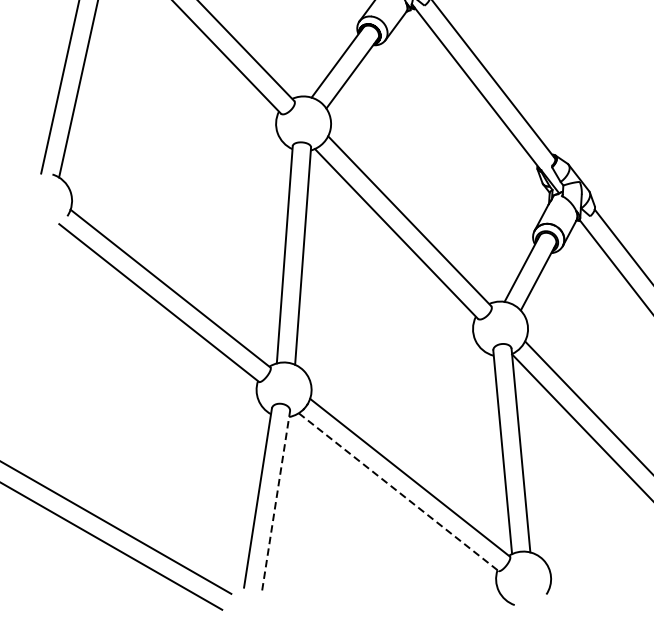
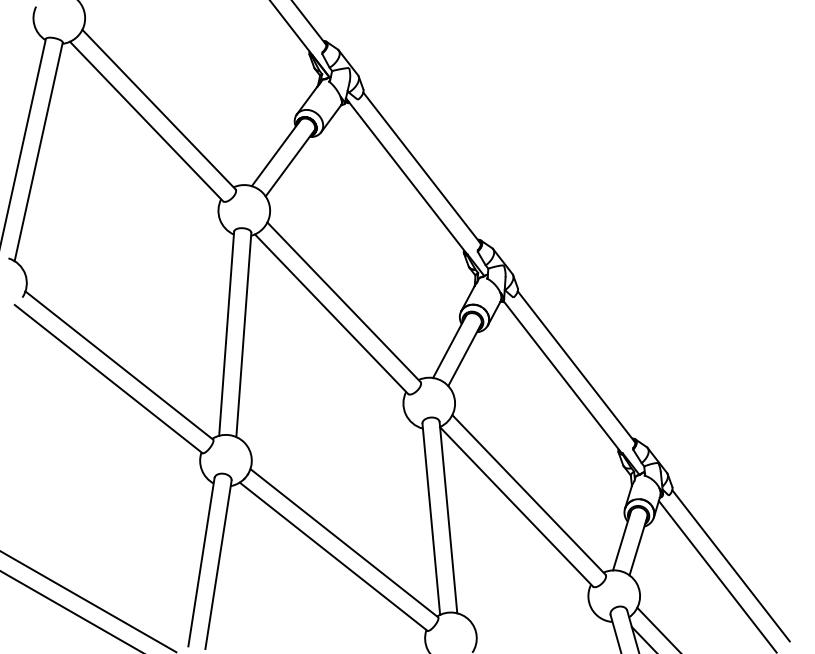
line: (398, 491) -> (333, 556), dashed -> solid
line: (276, 500) -> (218, 564), dashed -> solid

